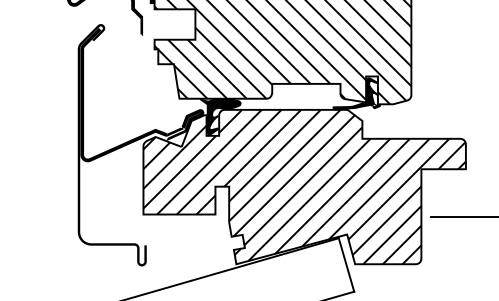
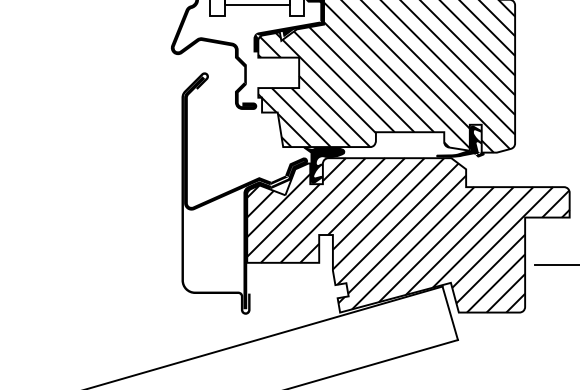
fill: (141, 47) -> (245, 95), added
fill: (153, 197) -> (257, 245), added

